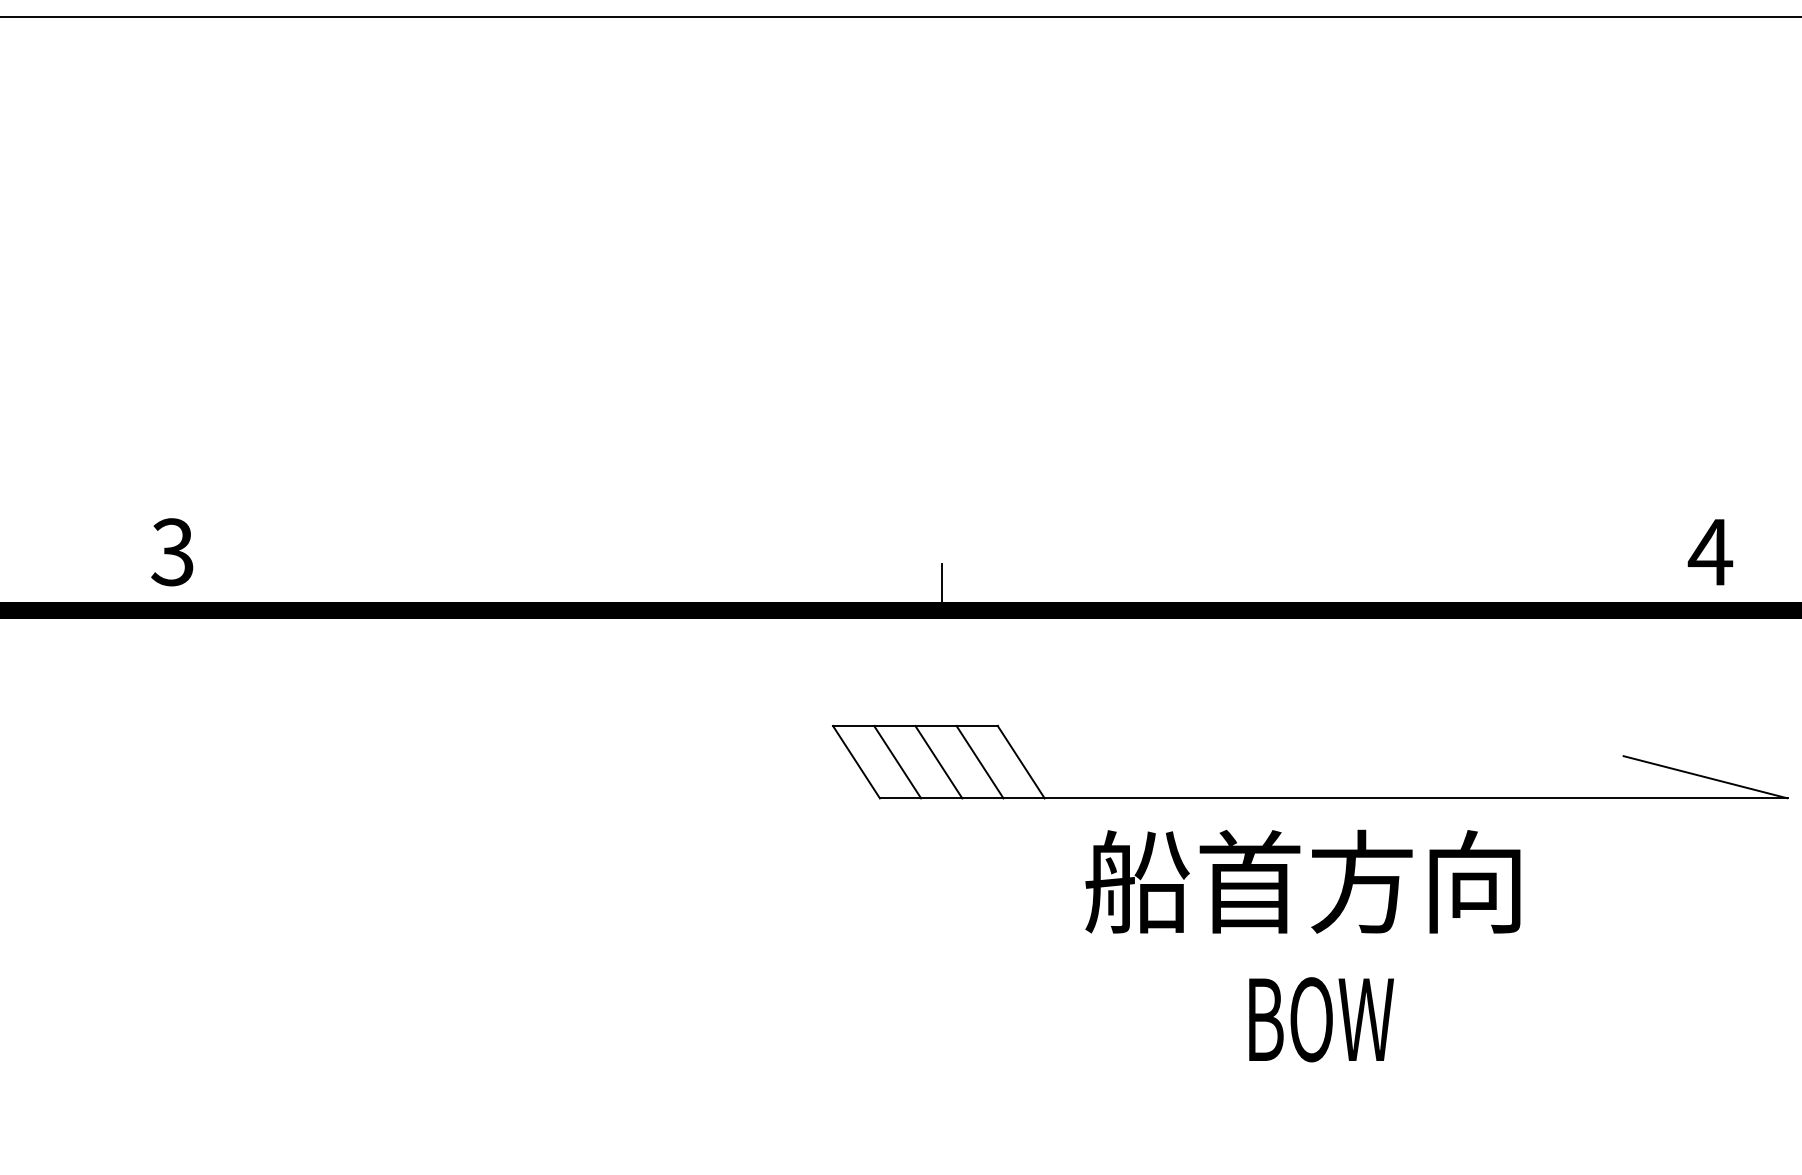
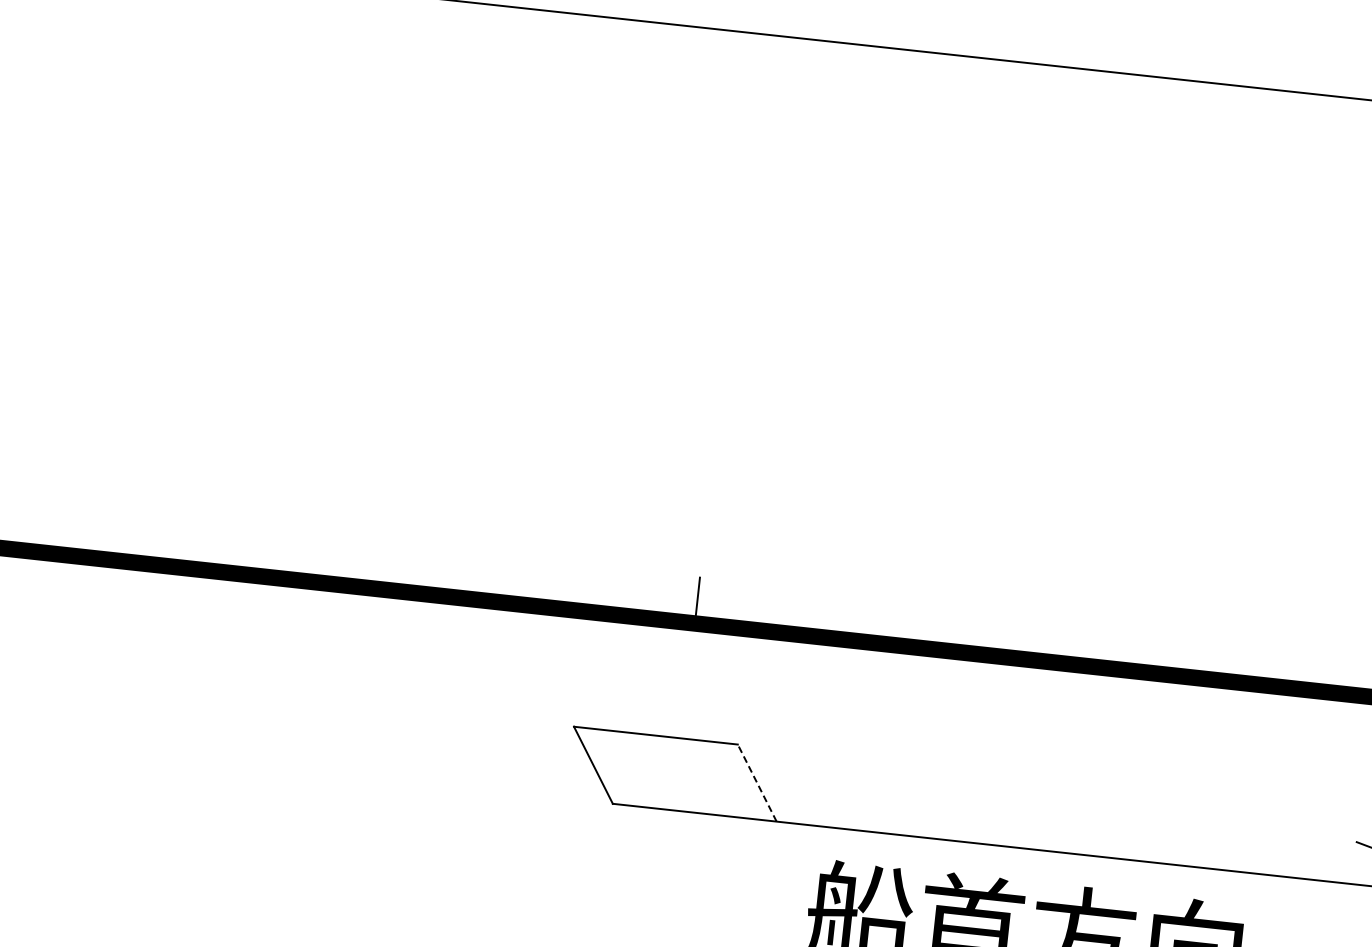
line: (897, 761) -> (634, 769), removed
line: (938, 761) -> (675, 773), removed
line: (979, 761) -> (715, 777), removed
line: (1020, 761) -> (756, 782), solid -> dashed

